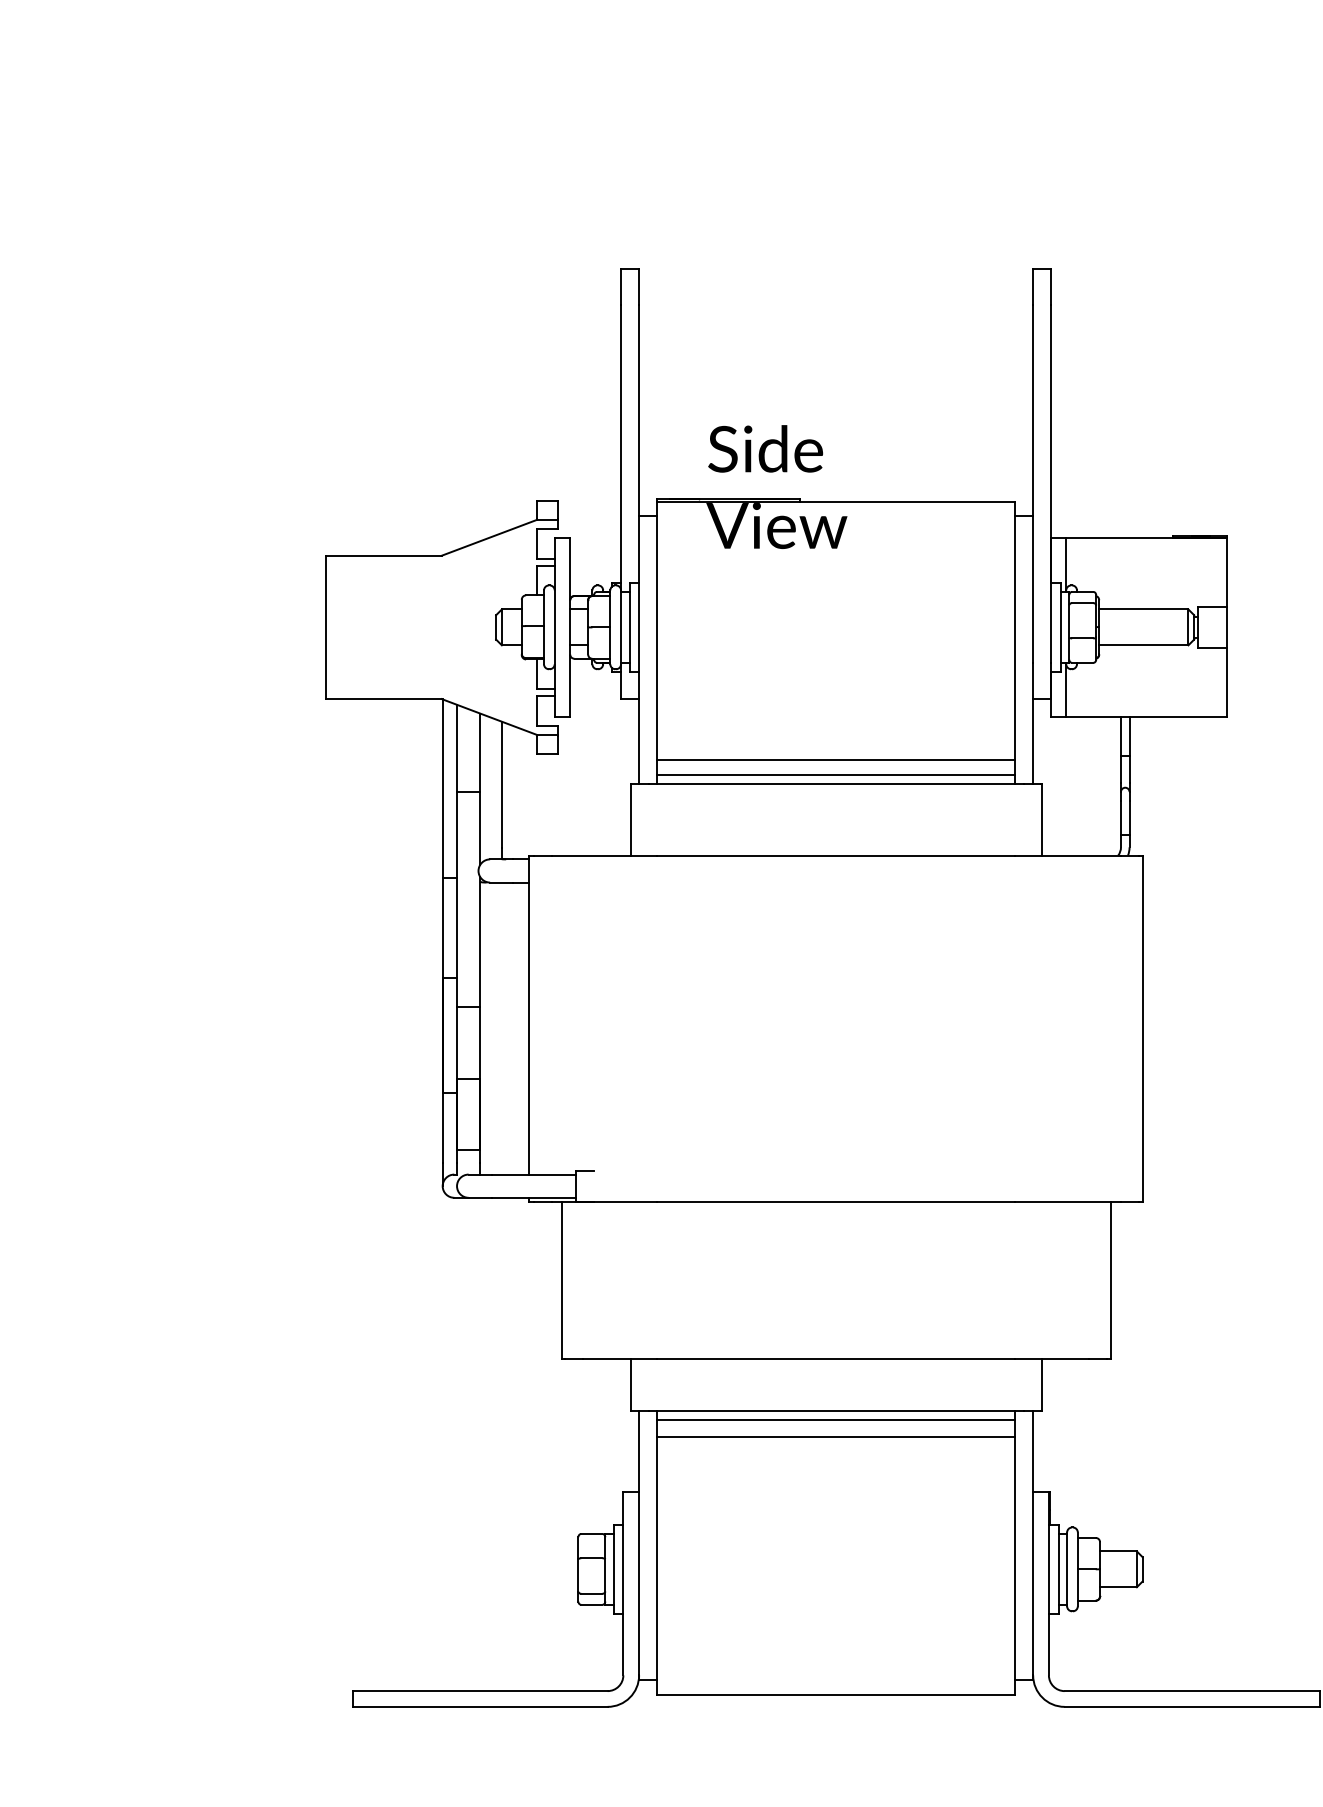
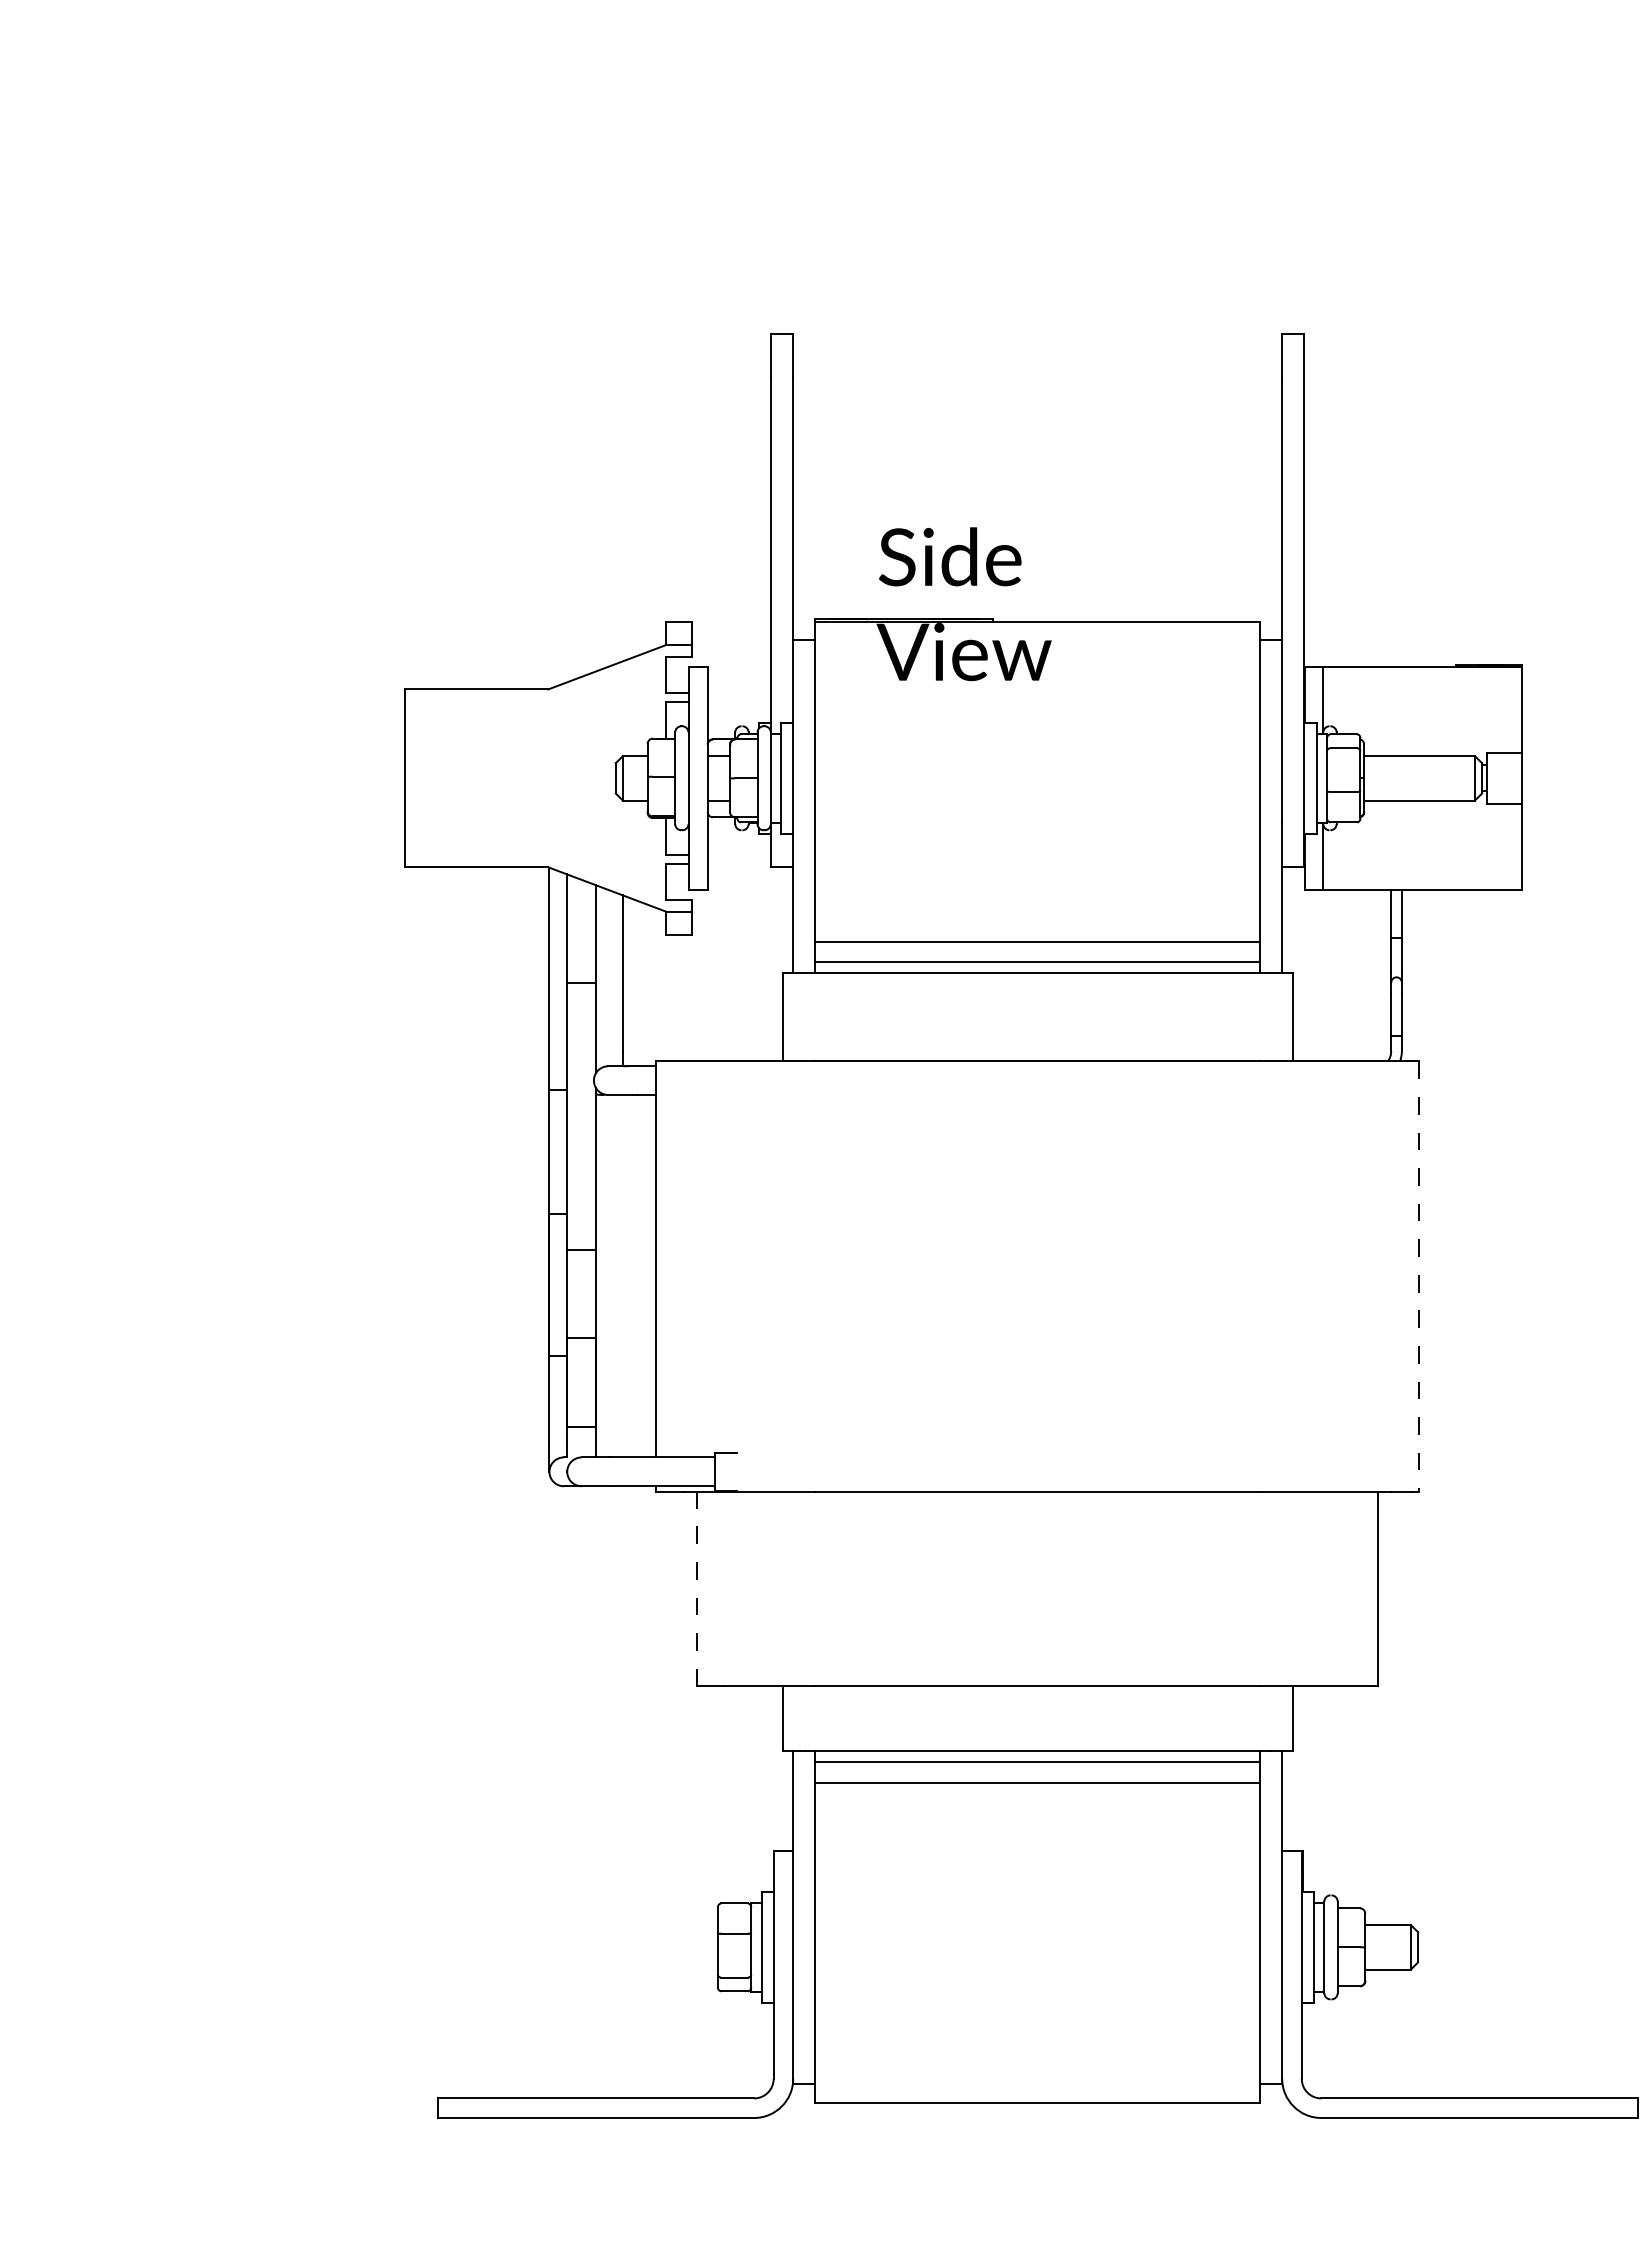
line: (1143, 1029) -> (1419, 1277), solid -> dashed
line: (561, 1280) -> (697, 1588), solid -> dashed

